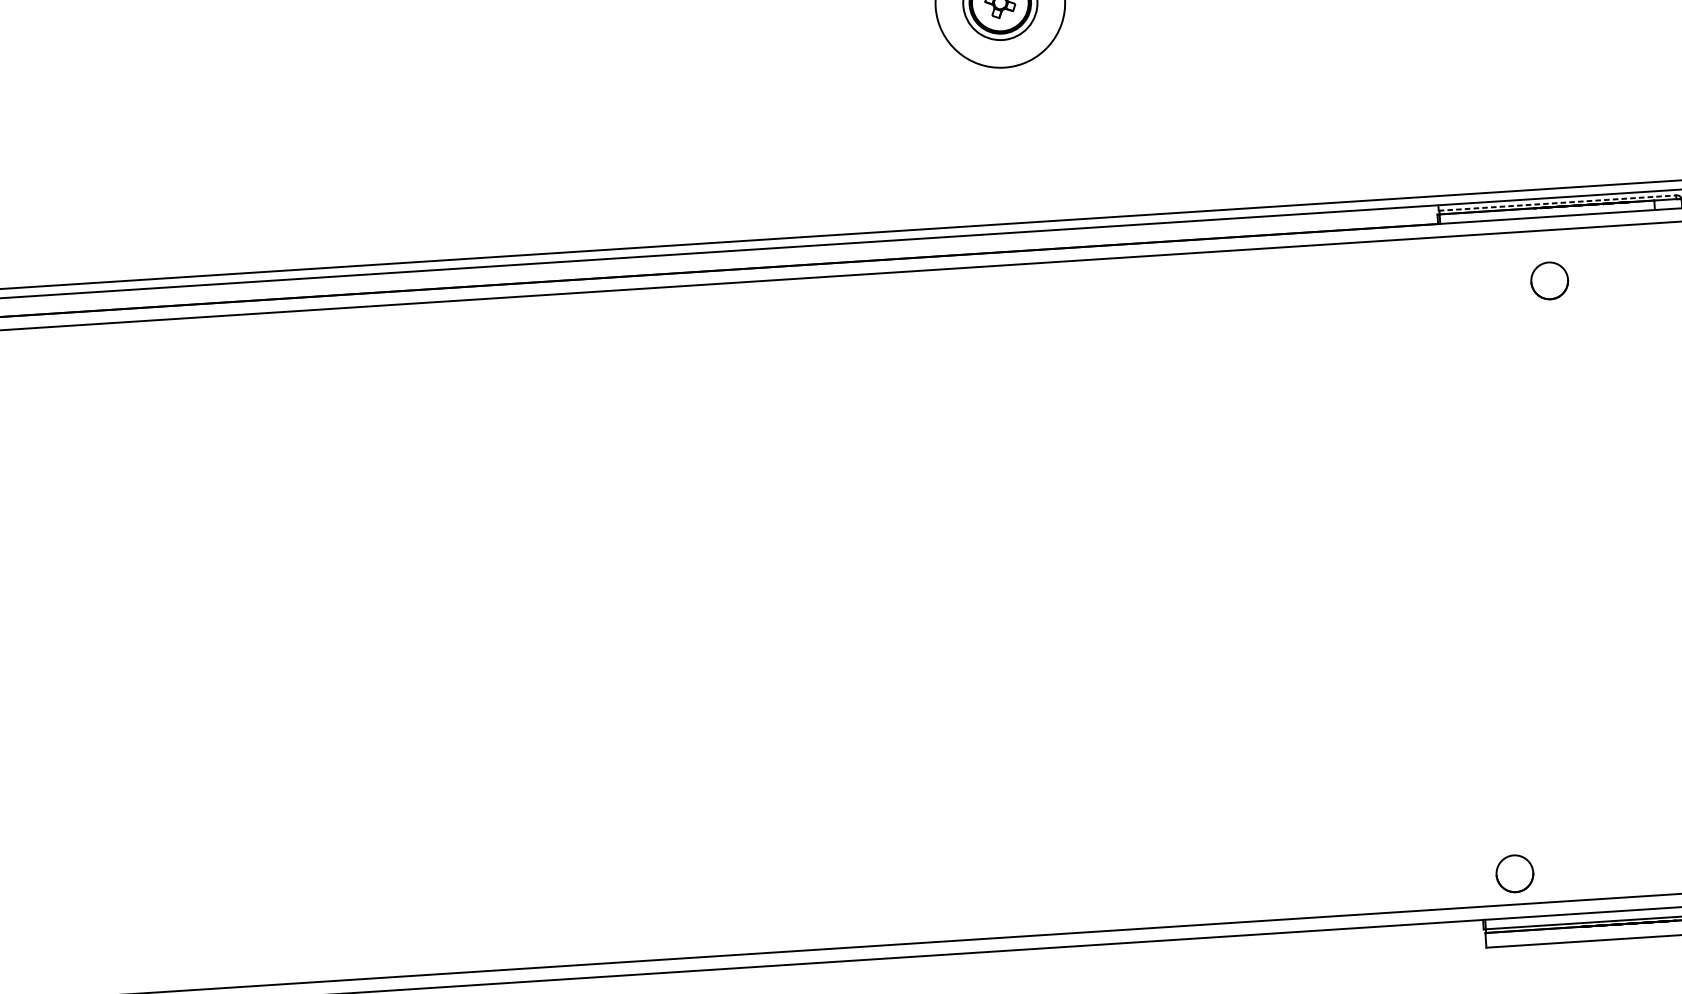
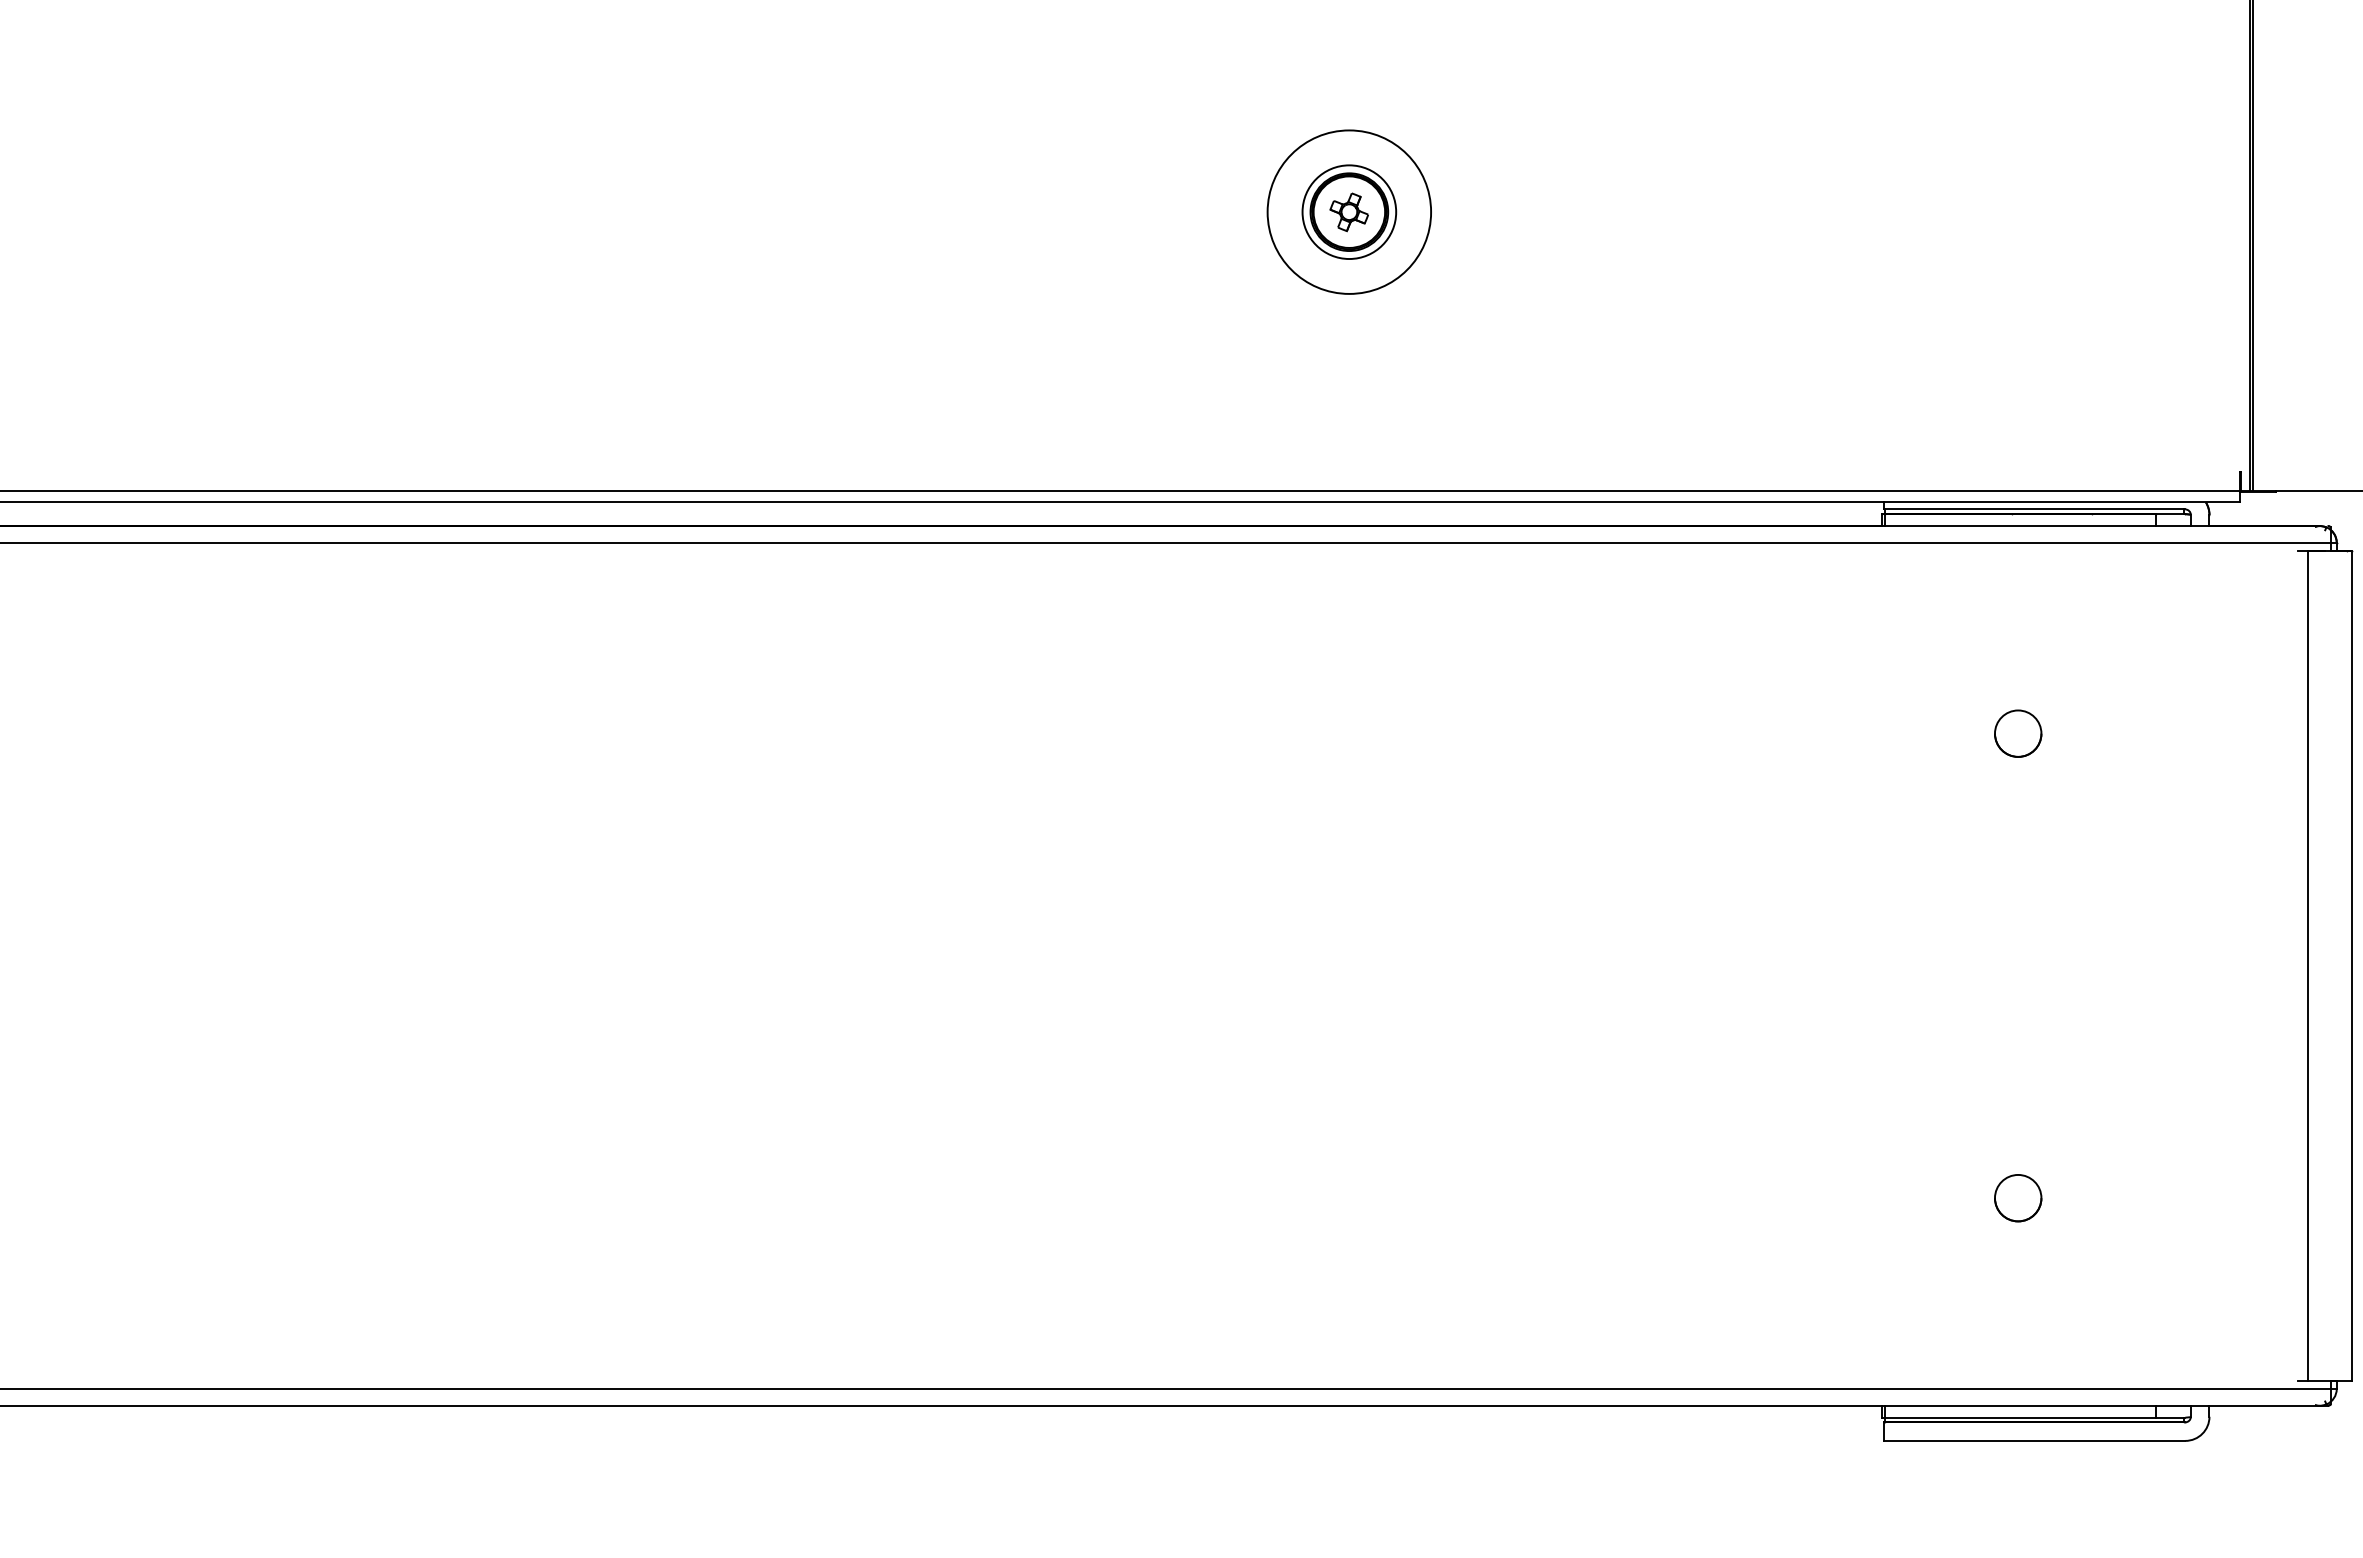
line: (1557, 203) -> (2034, 509), dashed -> solid
circle: (1549, 280) -> (2018, 733), moved
circle: (1515, 874) -> (2018, 1198), moved

